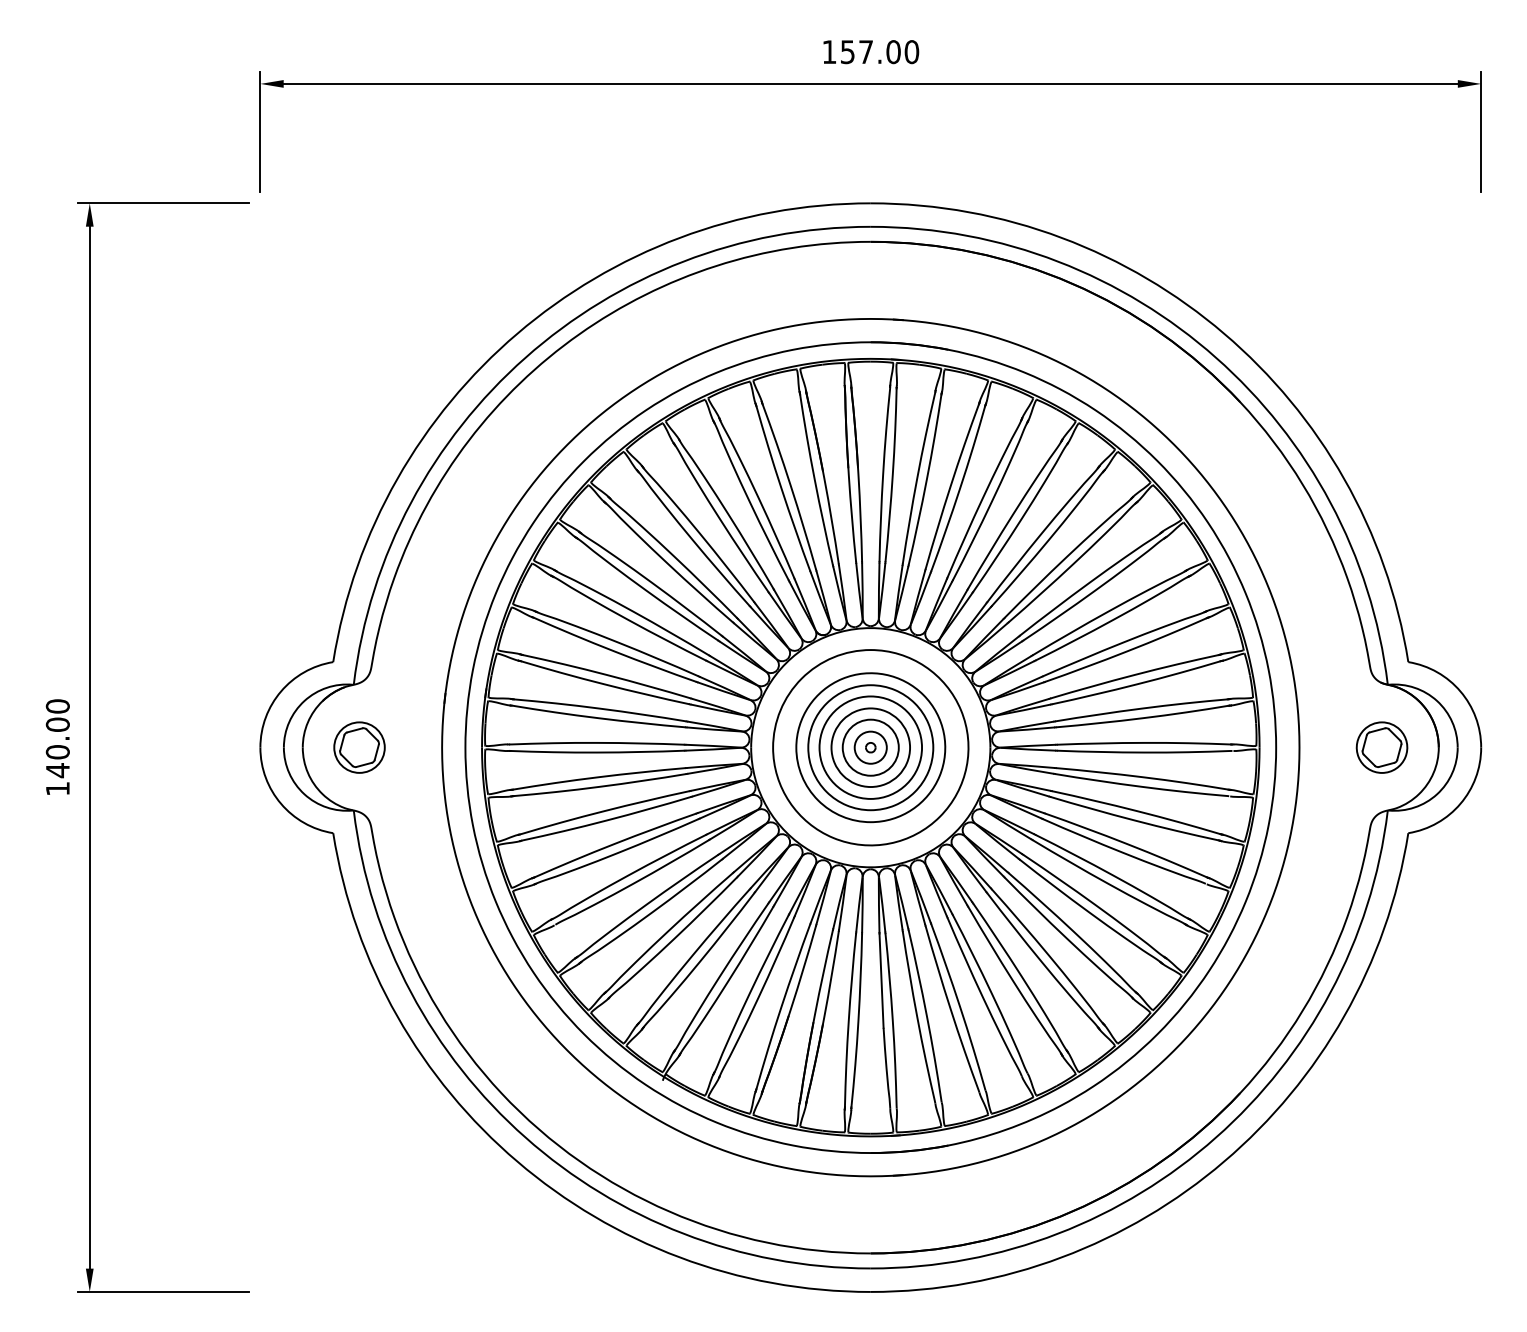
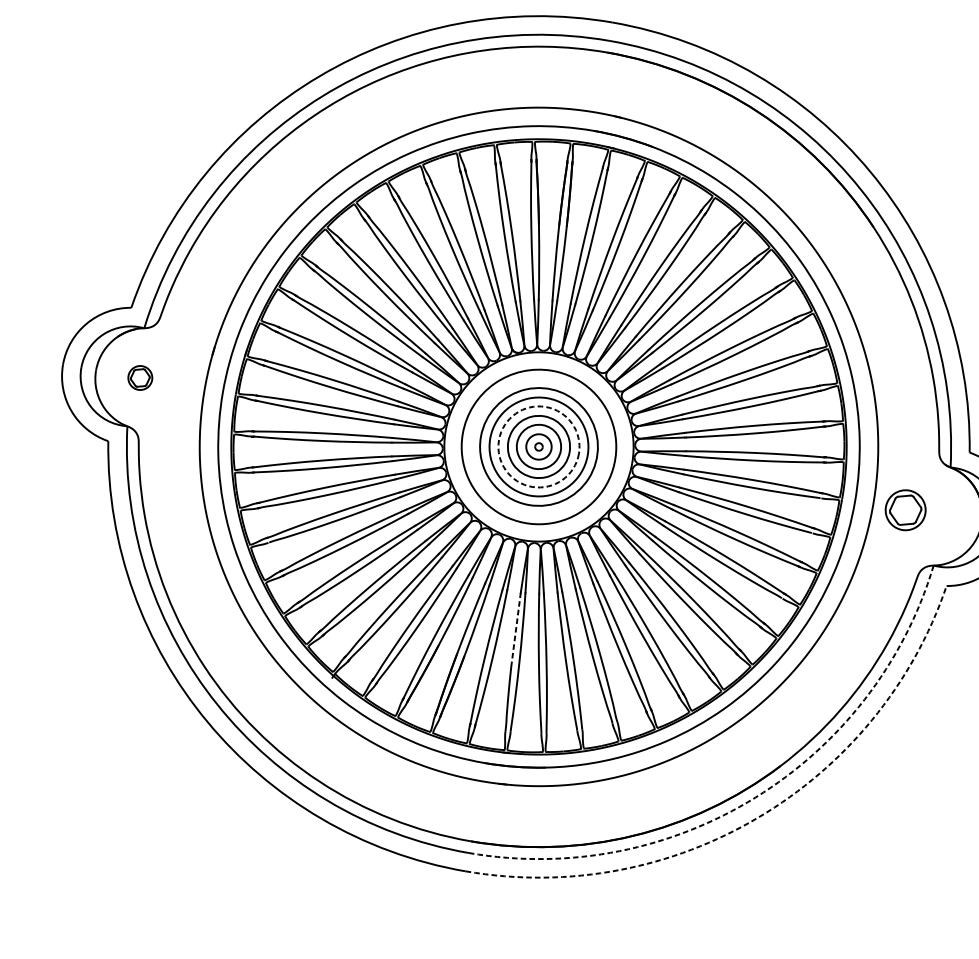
part: (359, 747) -> (140, 377), size x0.6
circle: (870, 747) -> (538, 446), solid -> dashed
part: (1381, 747) -> (905, 510), moved
line: (881, 980) -> (515, 629), solid -> dashed
arc: (1216, 1137) -> (756, 797), solid -> dashed
arc: (1224, 1161) -> (759, 817), solid -> dashed

